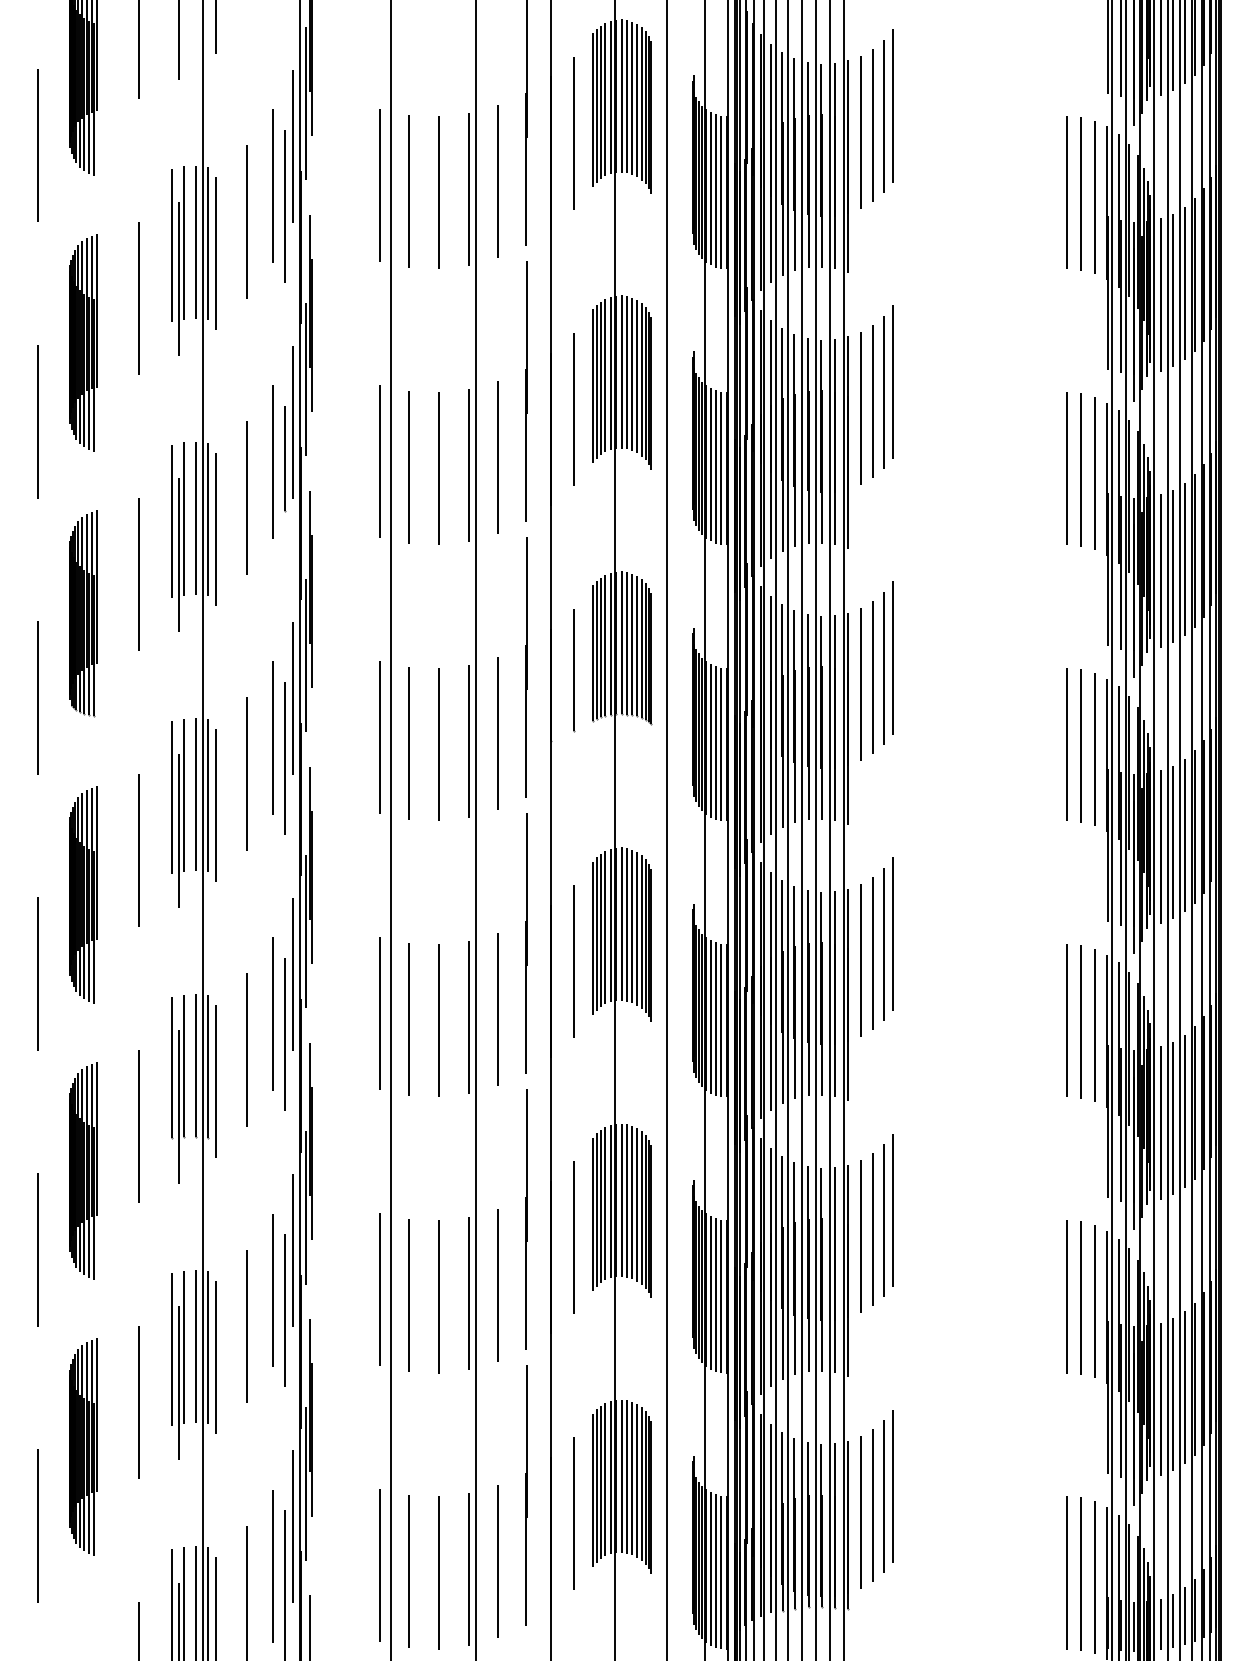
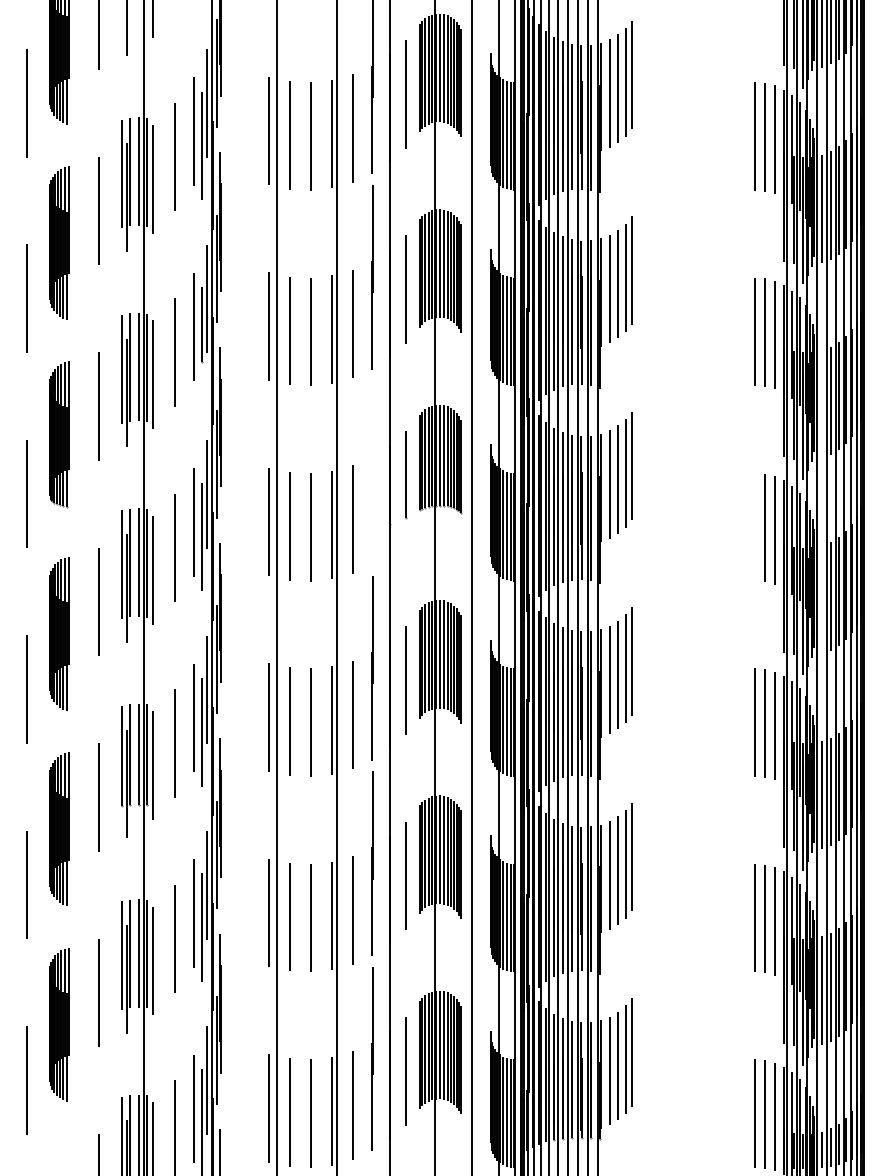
line: (1160, 570) -> (821, 403), removed
line: (526, 667) -> (372, 472), removed
line: (1066, 744) -> (755, 527), removed
line: (1160, 846) -> (821, 599), removed

